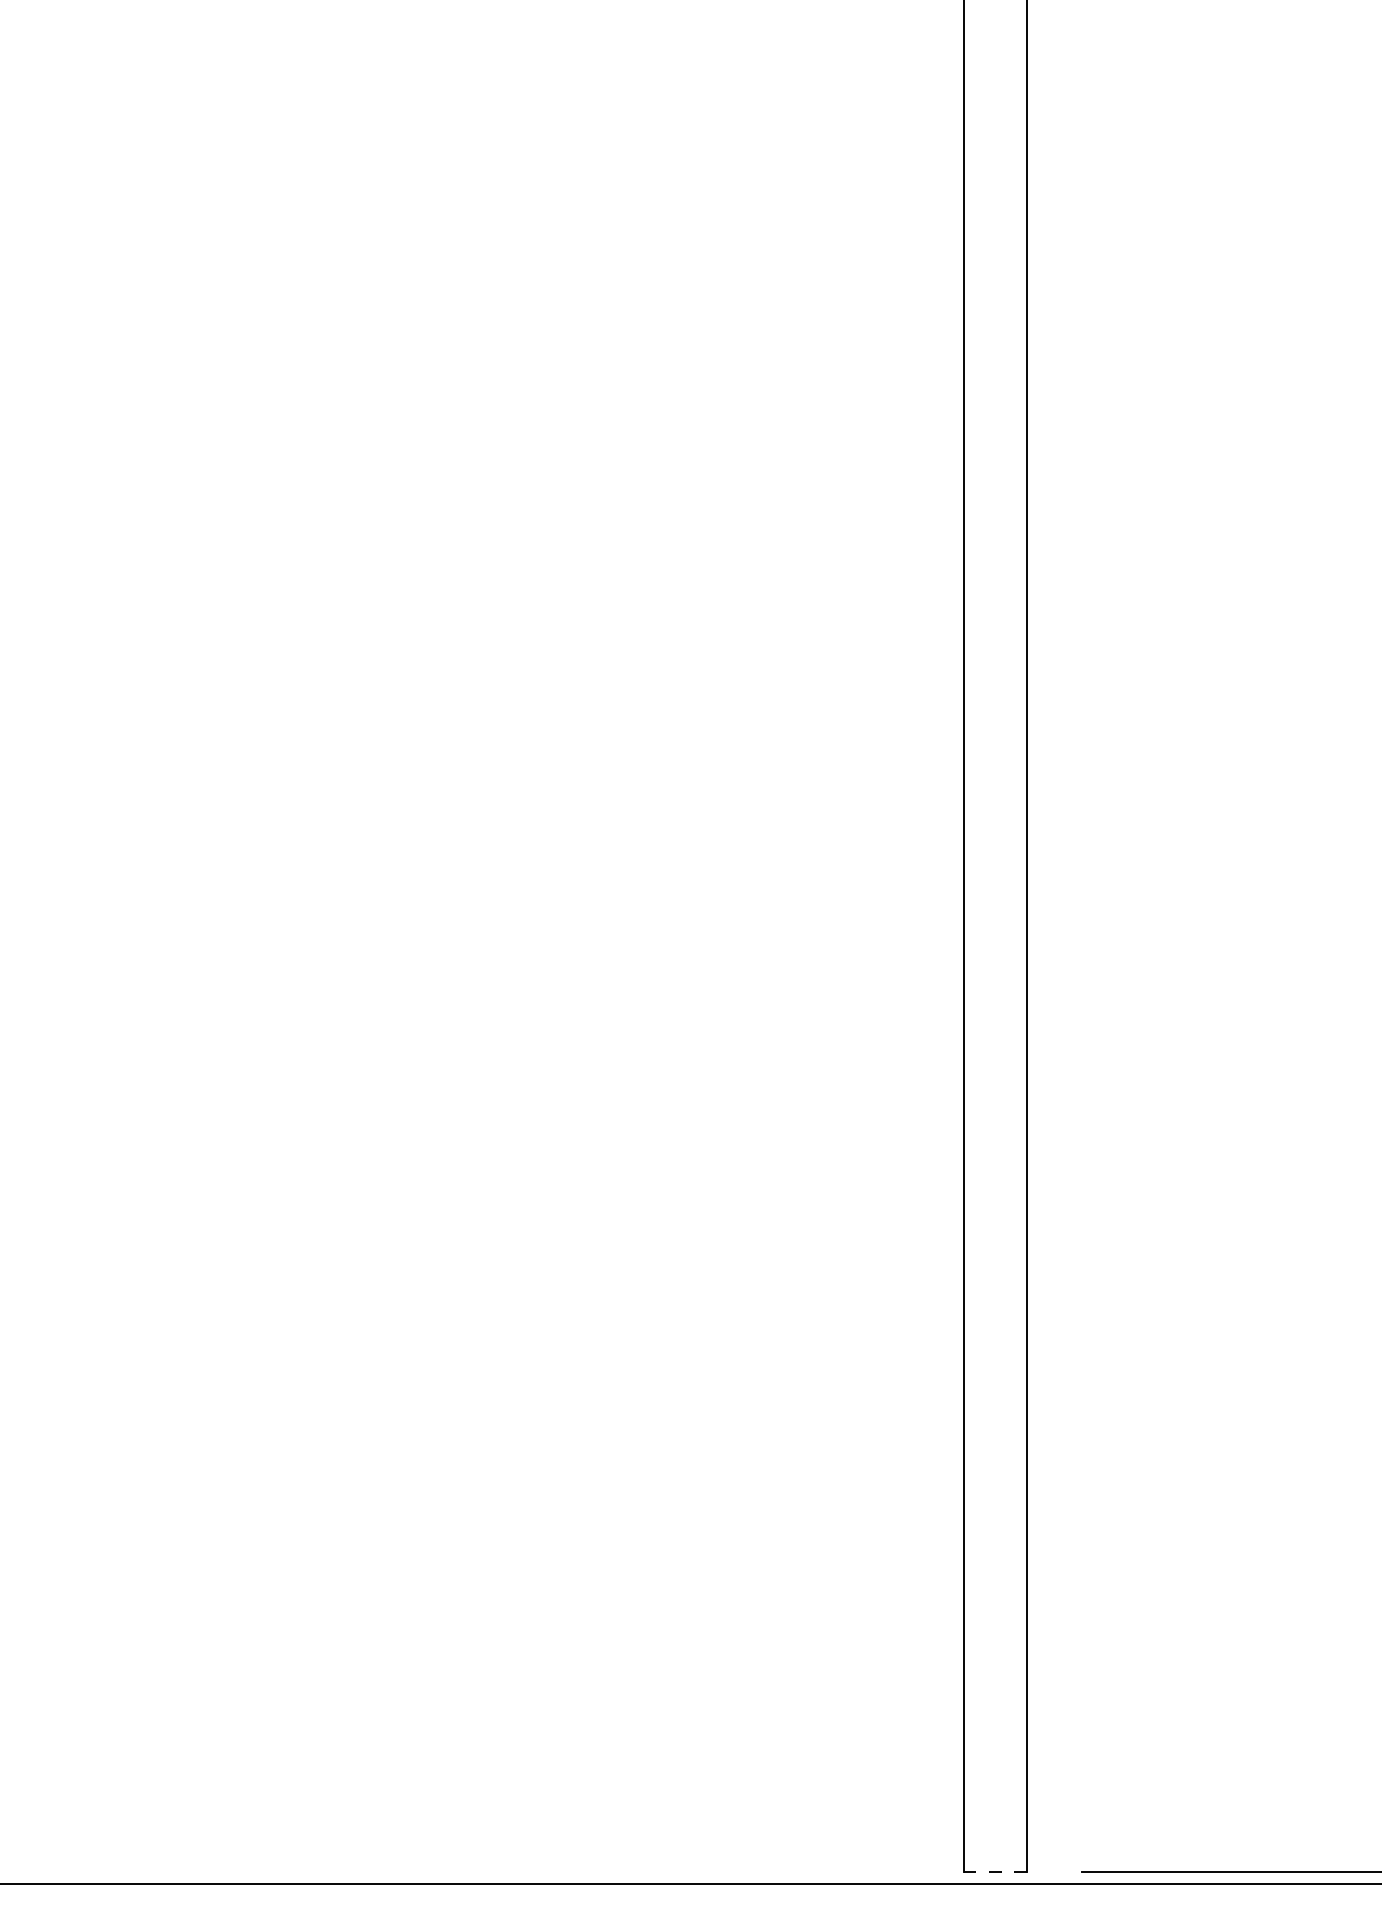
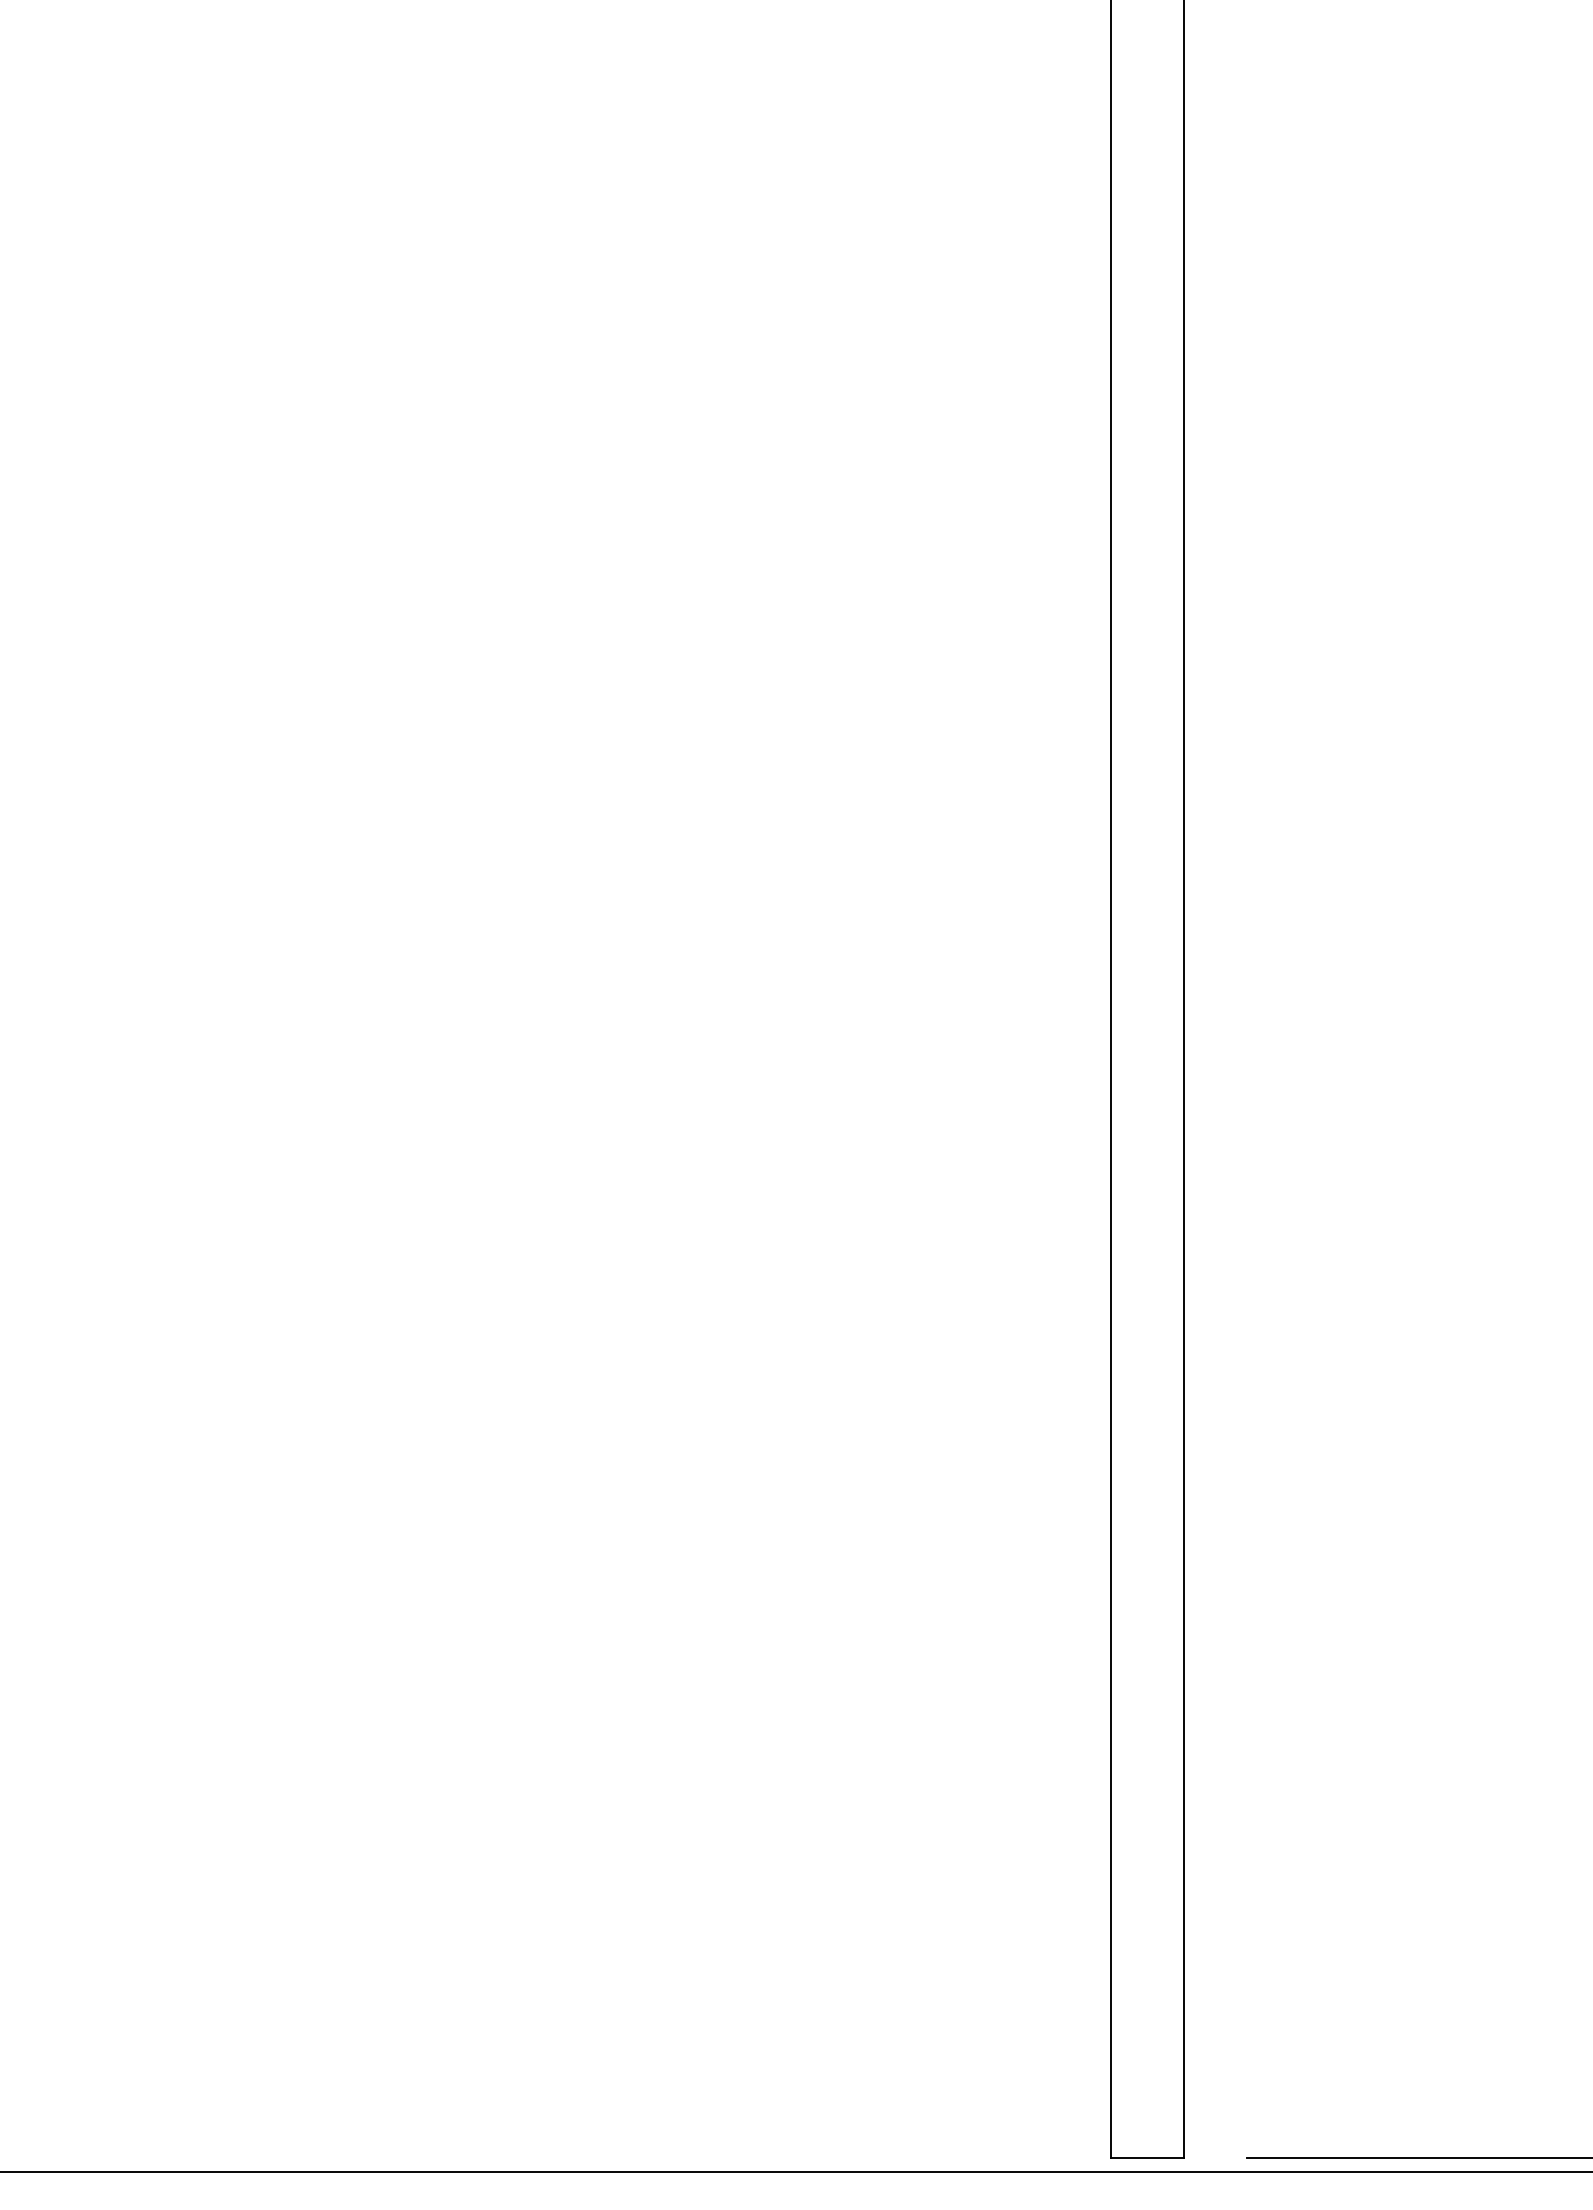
line: (995, 1871) -> (1147, 2157), dashed -> solid

